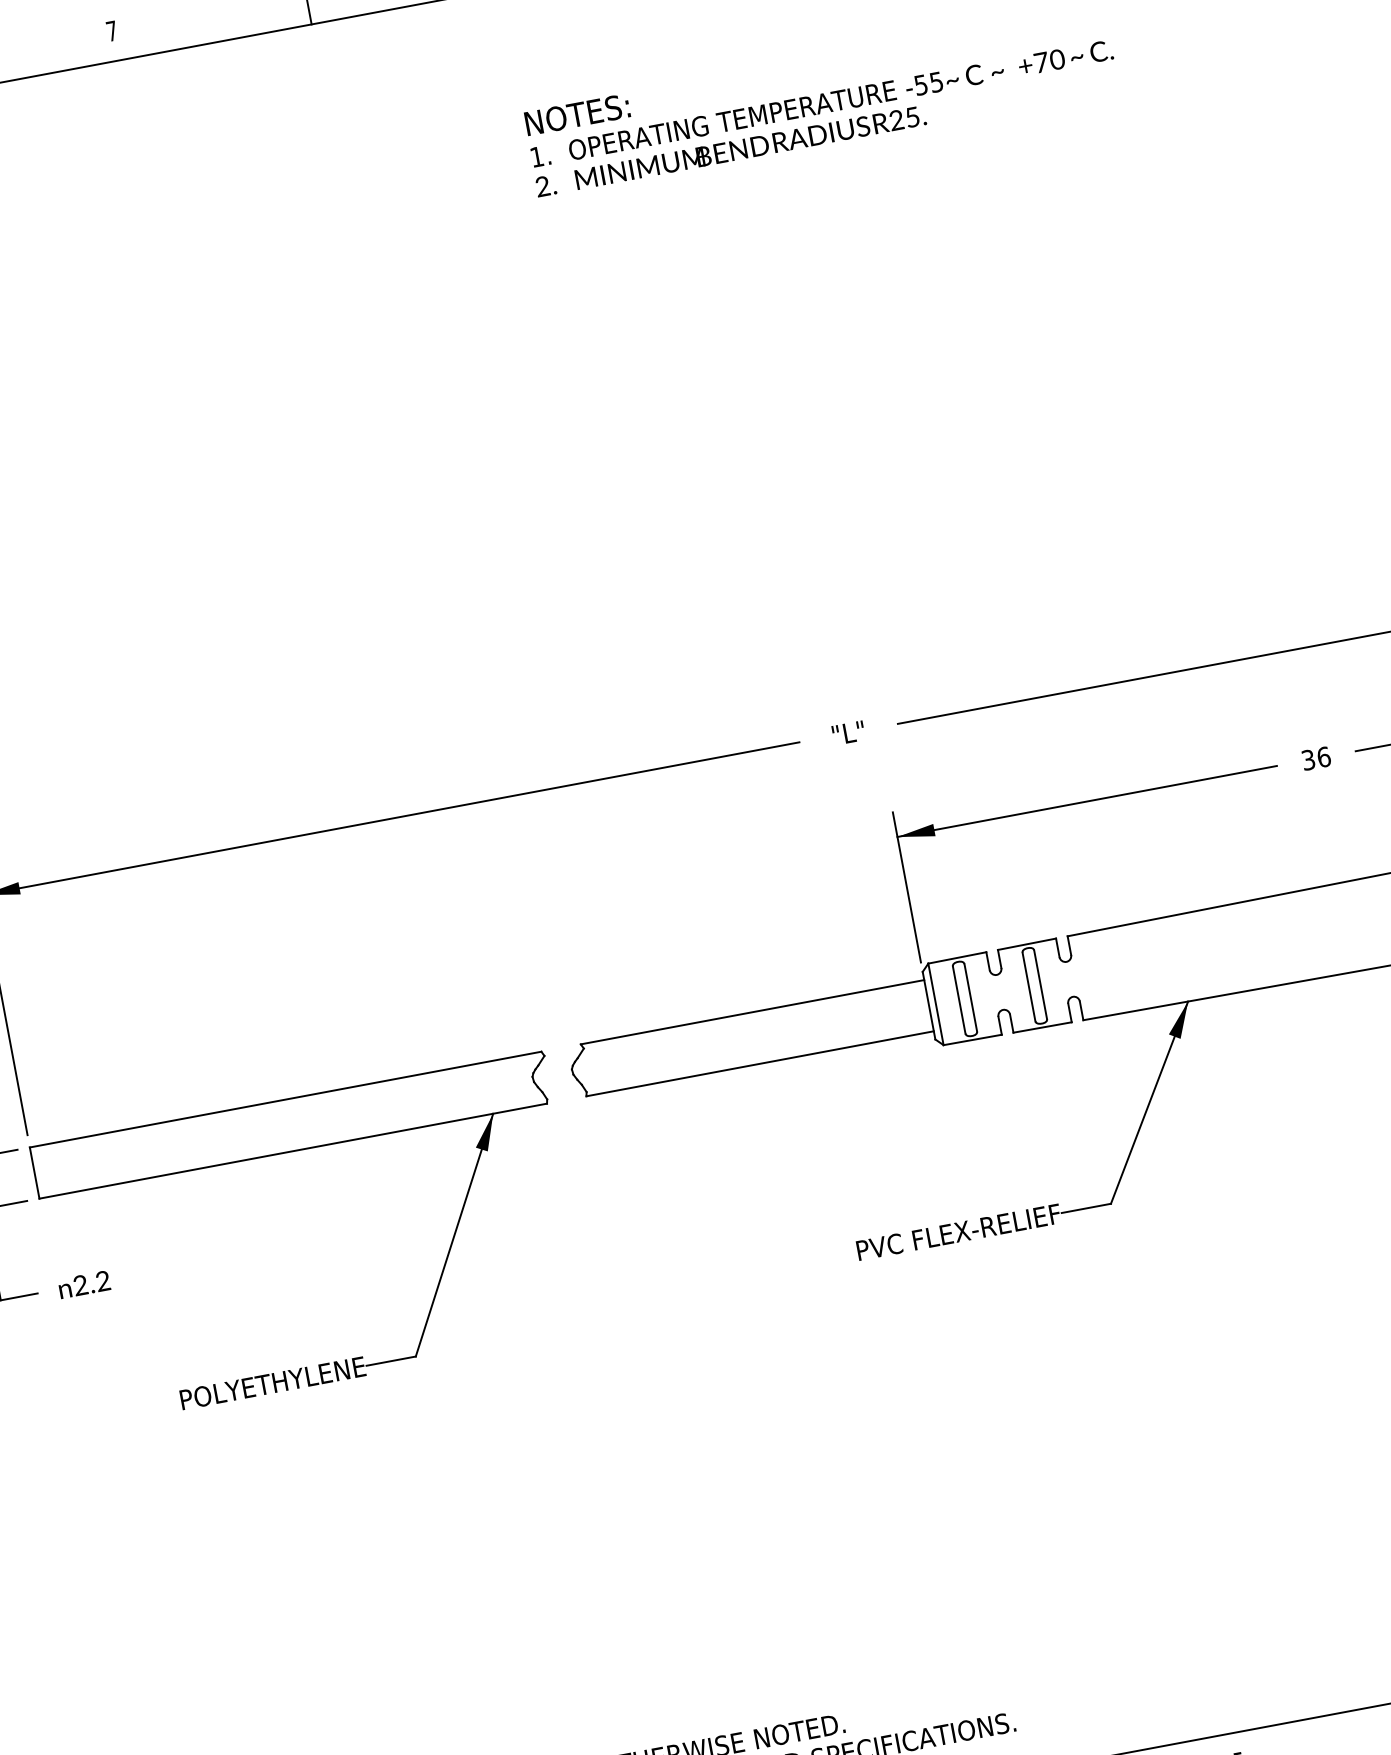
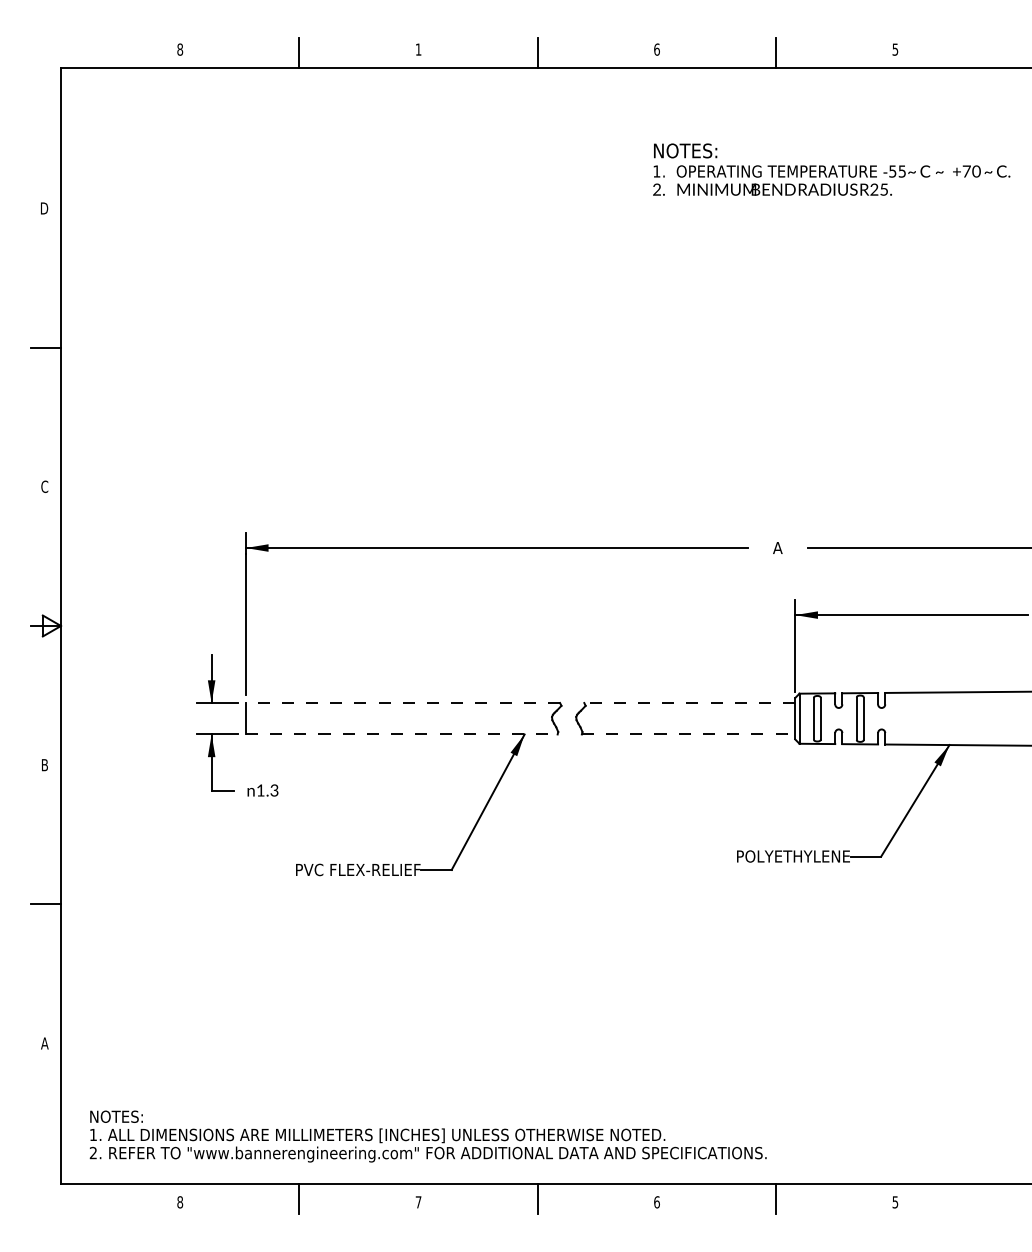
text: (111, 30) -> (418, 49), 7 -> 1
text: (847, 732) -> (777, 547), "L" -> A
line: (752, 1013) -> (689, 703), solid -> dashed
line: (760, 1063) -> (688, 734), solid -> dashed
line: (284, 1100) -> (402, 703), solid -> dashed
line: (292, 1151) -> (401, 734), solid -> dashed
text: (958, 1232) -> (787, 856), PVC FLEX-RELIEF -> POLYETHYLENE
text: (91, 1283) -> (267, 790), 2.2 -> 1.3
text: (263, 1384) -> (358, 869), POLYETHYLENE -> PVC FLEX-RELIEF

